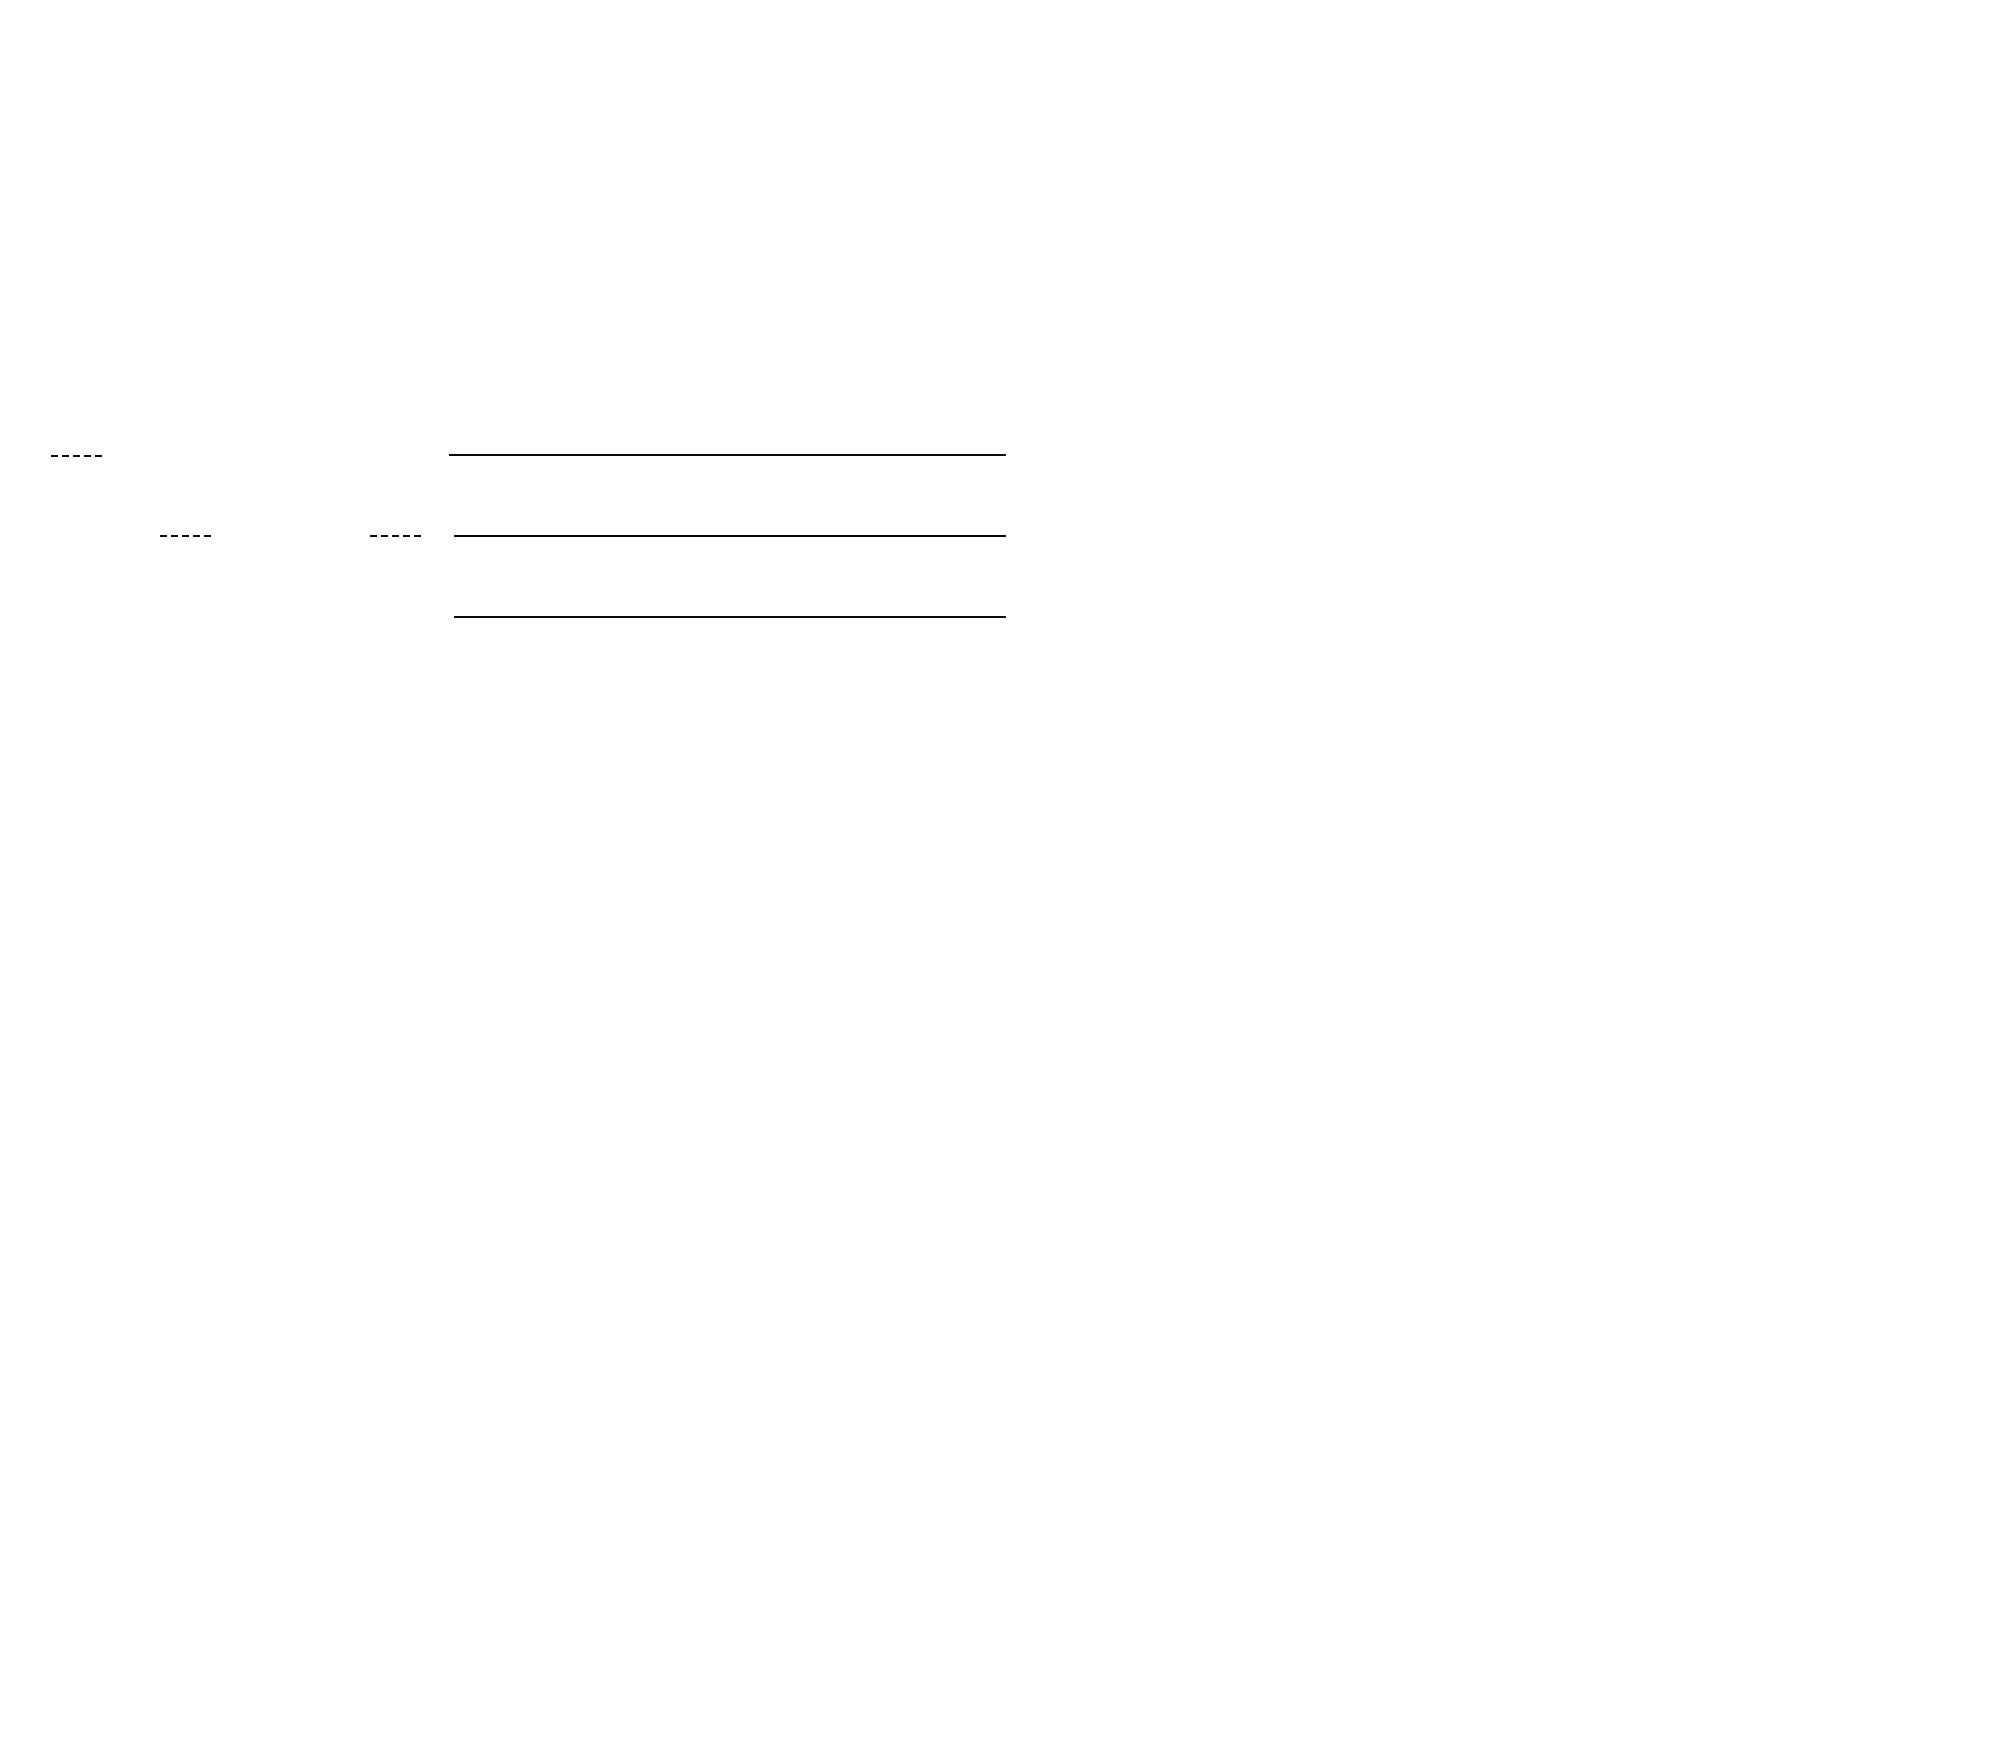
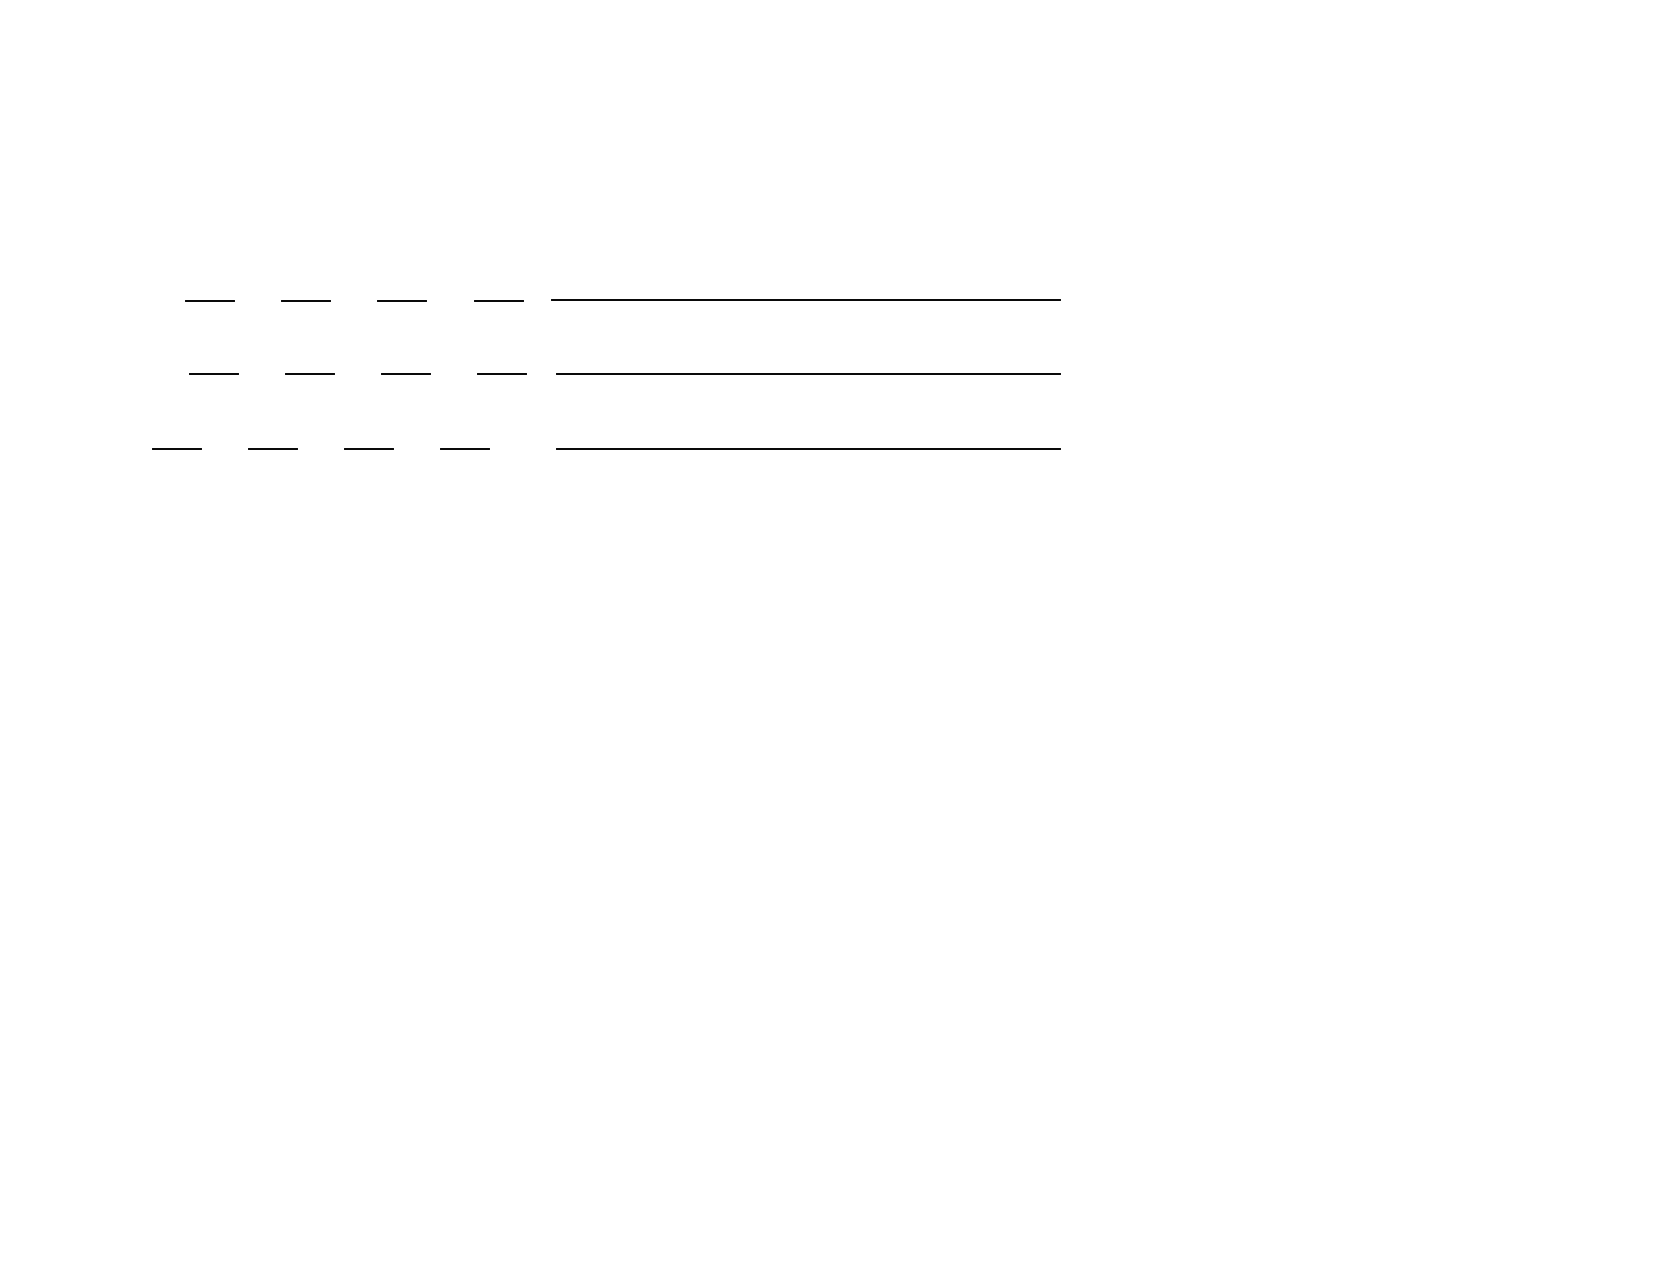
line: (77, 455) -> (210, 300), dashed -> solid
line: (181, 455) -> (306, 300), added
line: (286, 455) -> (402, 300), added
line: (391, 455) -> (498, 300), added
line: (290, 535) -> (405, 373), added
line: (80, 536) -> (213, 374), added
line: (186, 536) -> (310, 374), dashed -> solid
line: (396, 536) -> (502, 374), dashed -> solid
line: (39, 618) -> (176, 449), added
line: (144, 618) -> (272, 449), added
line: (249, 618) -> (368, 449), added
line: (354, 618) -> (464, 449), added

